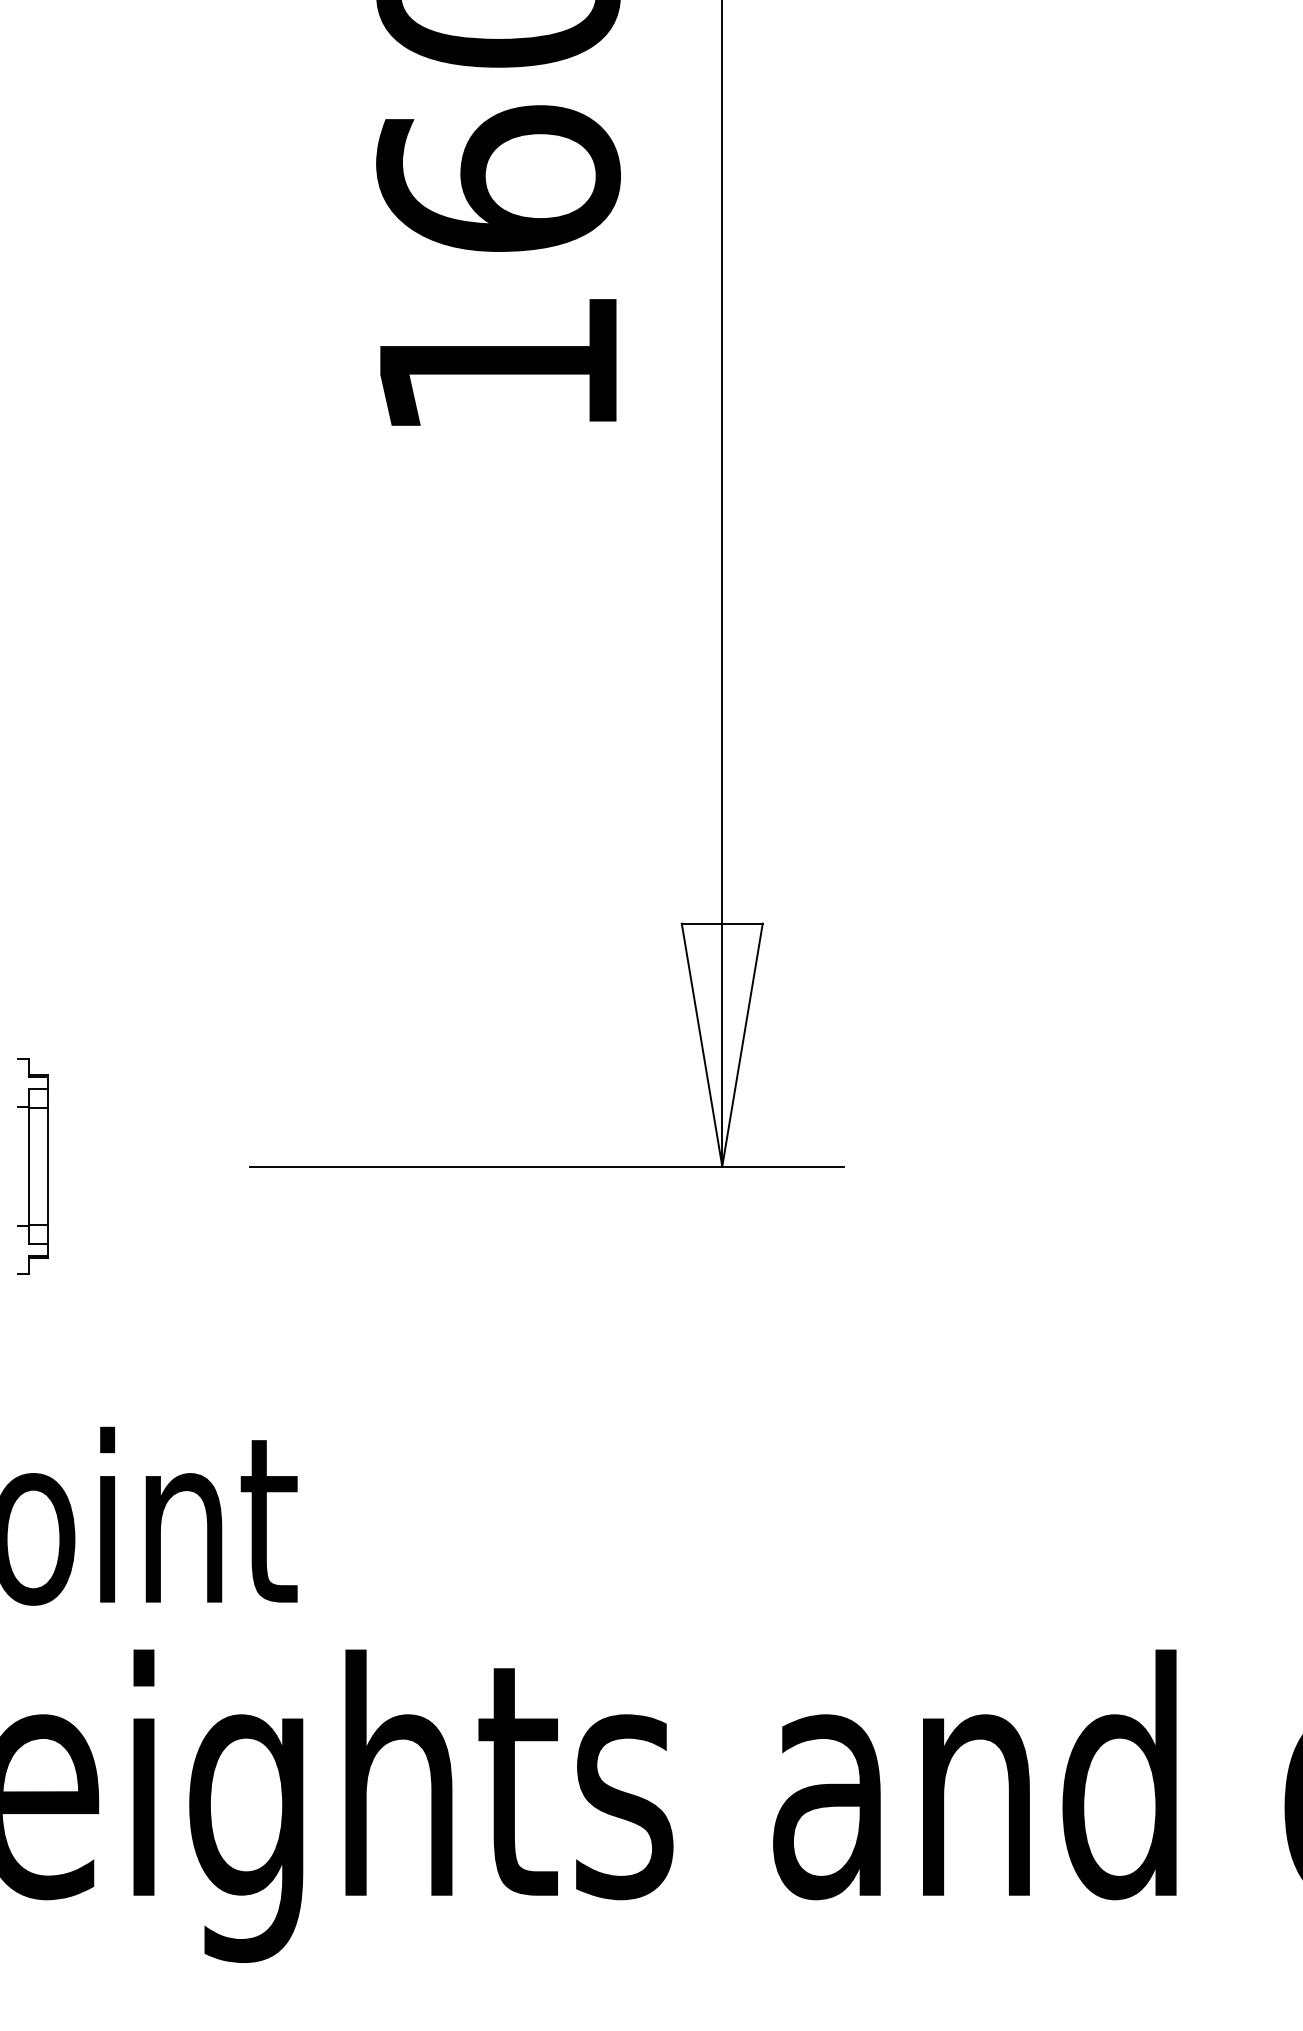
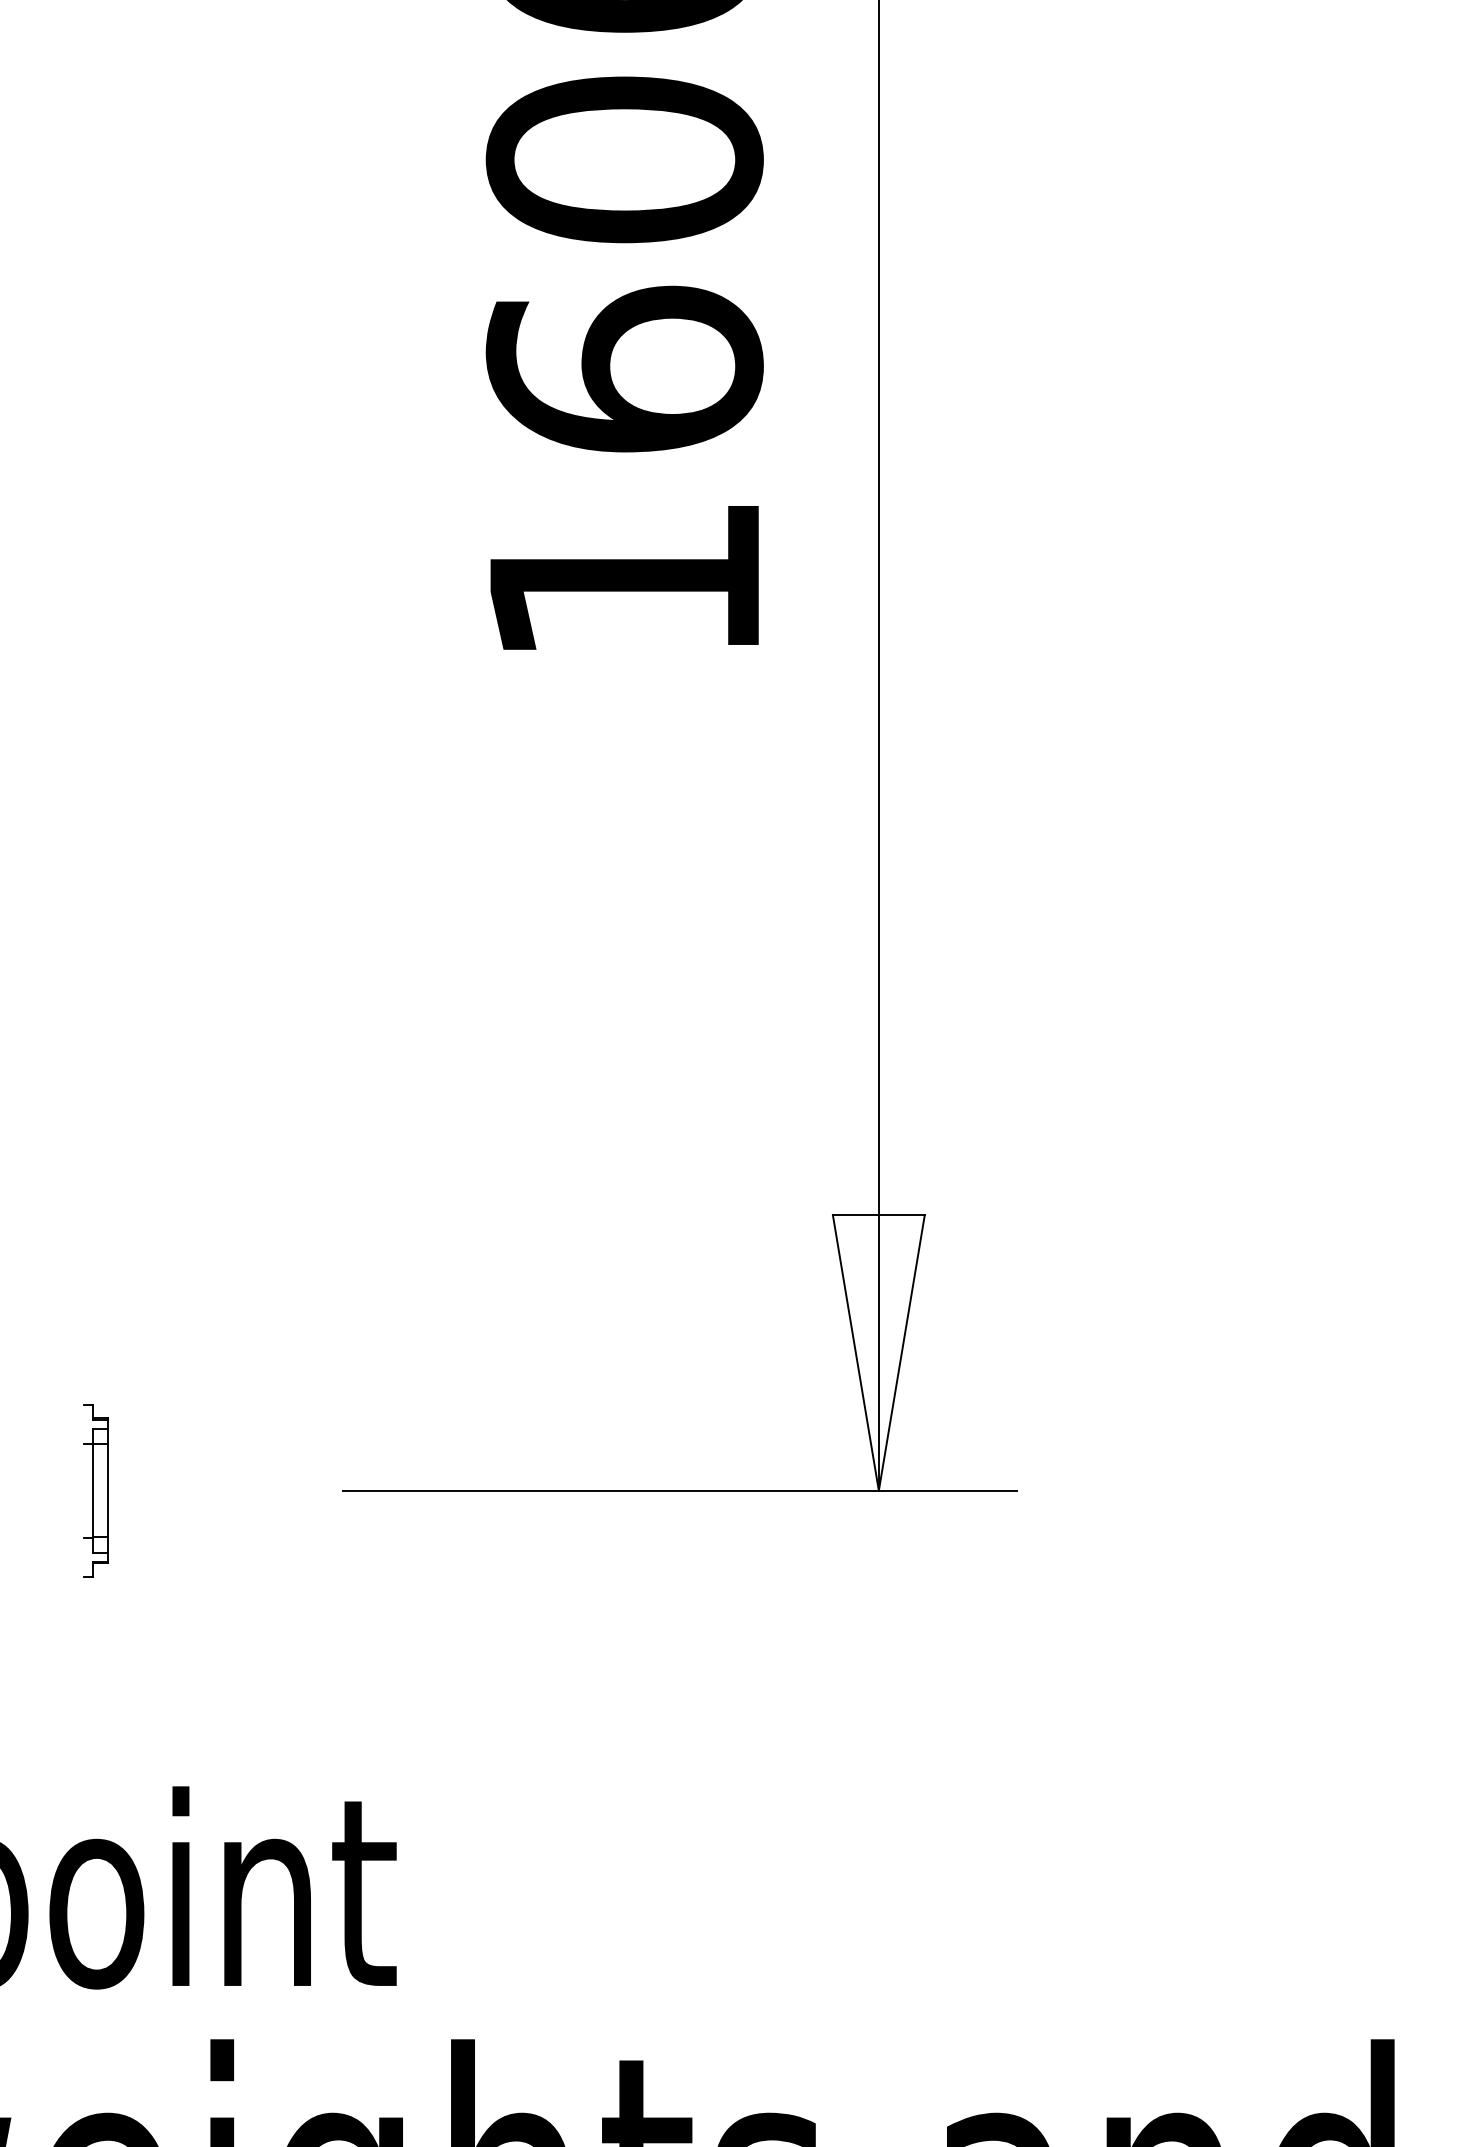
part: (32, 1166) -> (95, 1490), size x0.7

